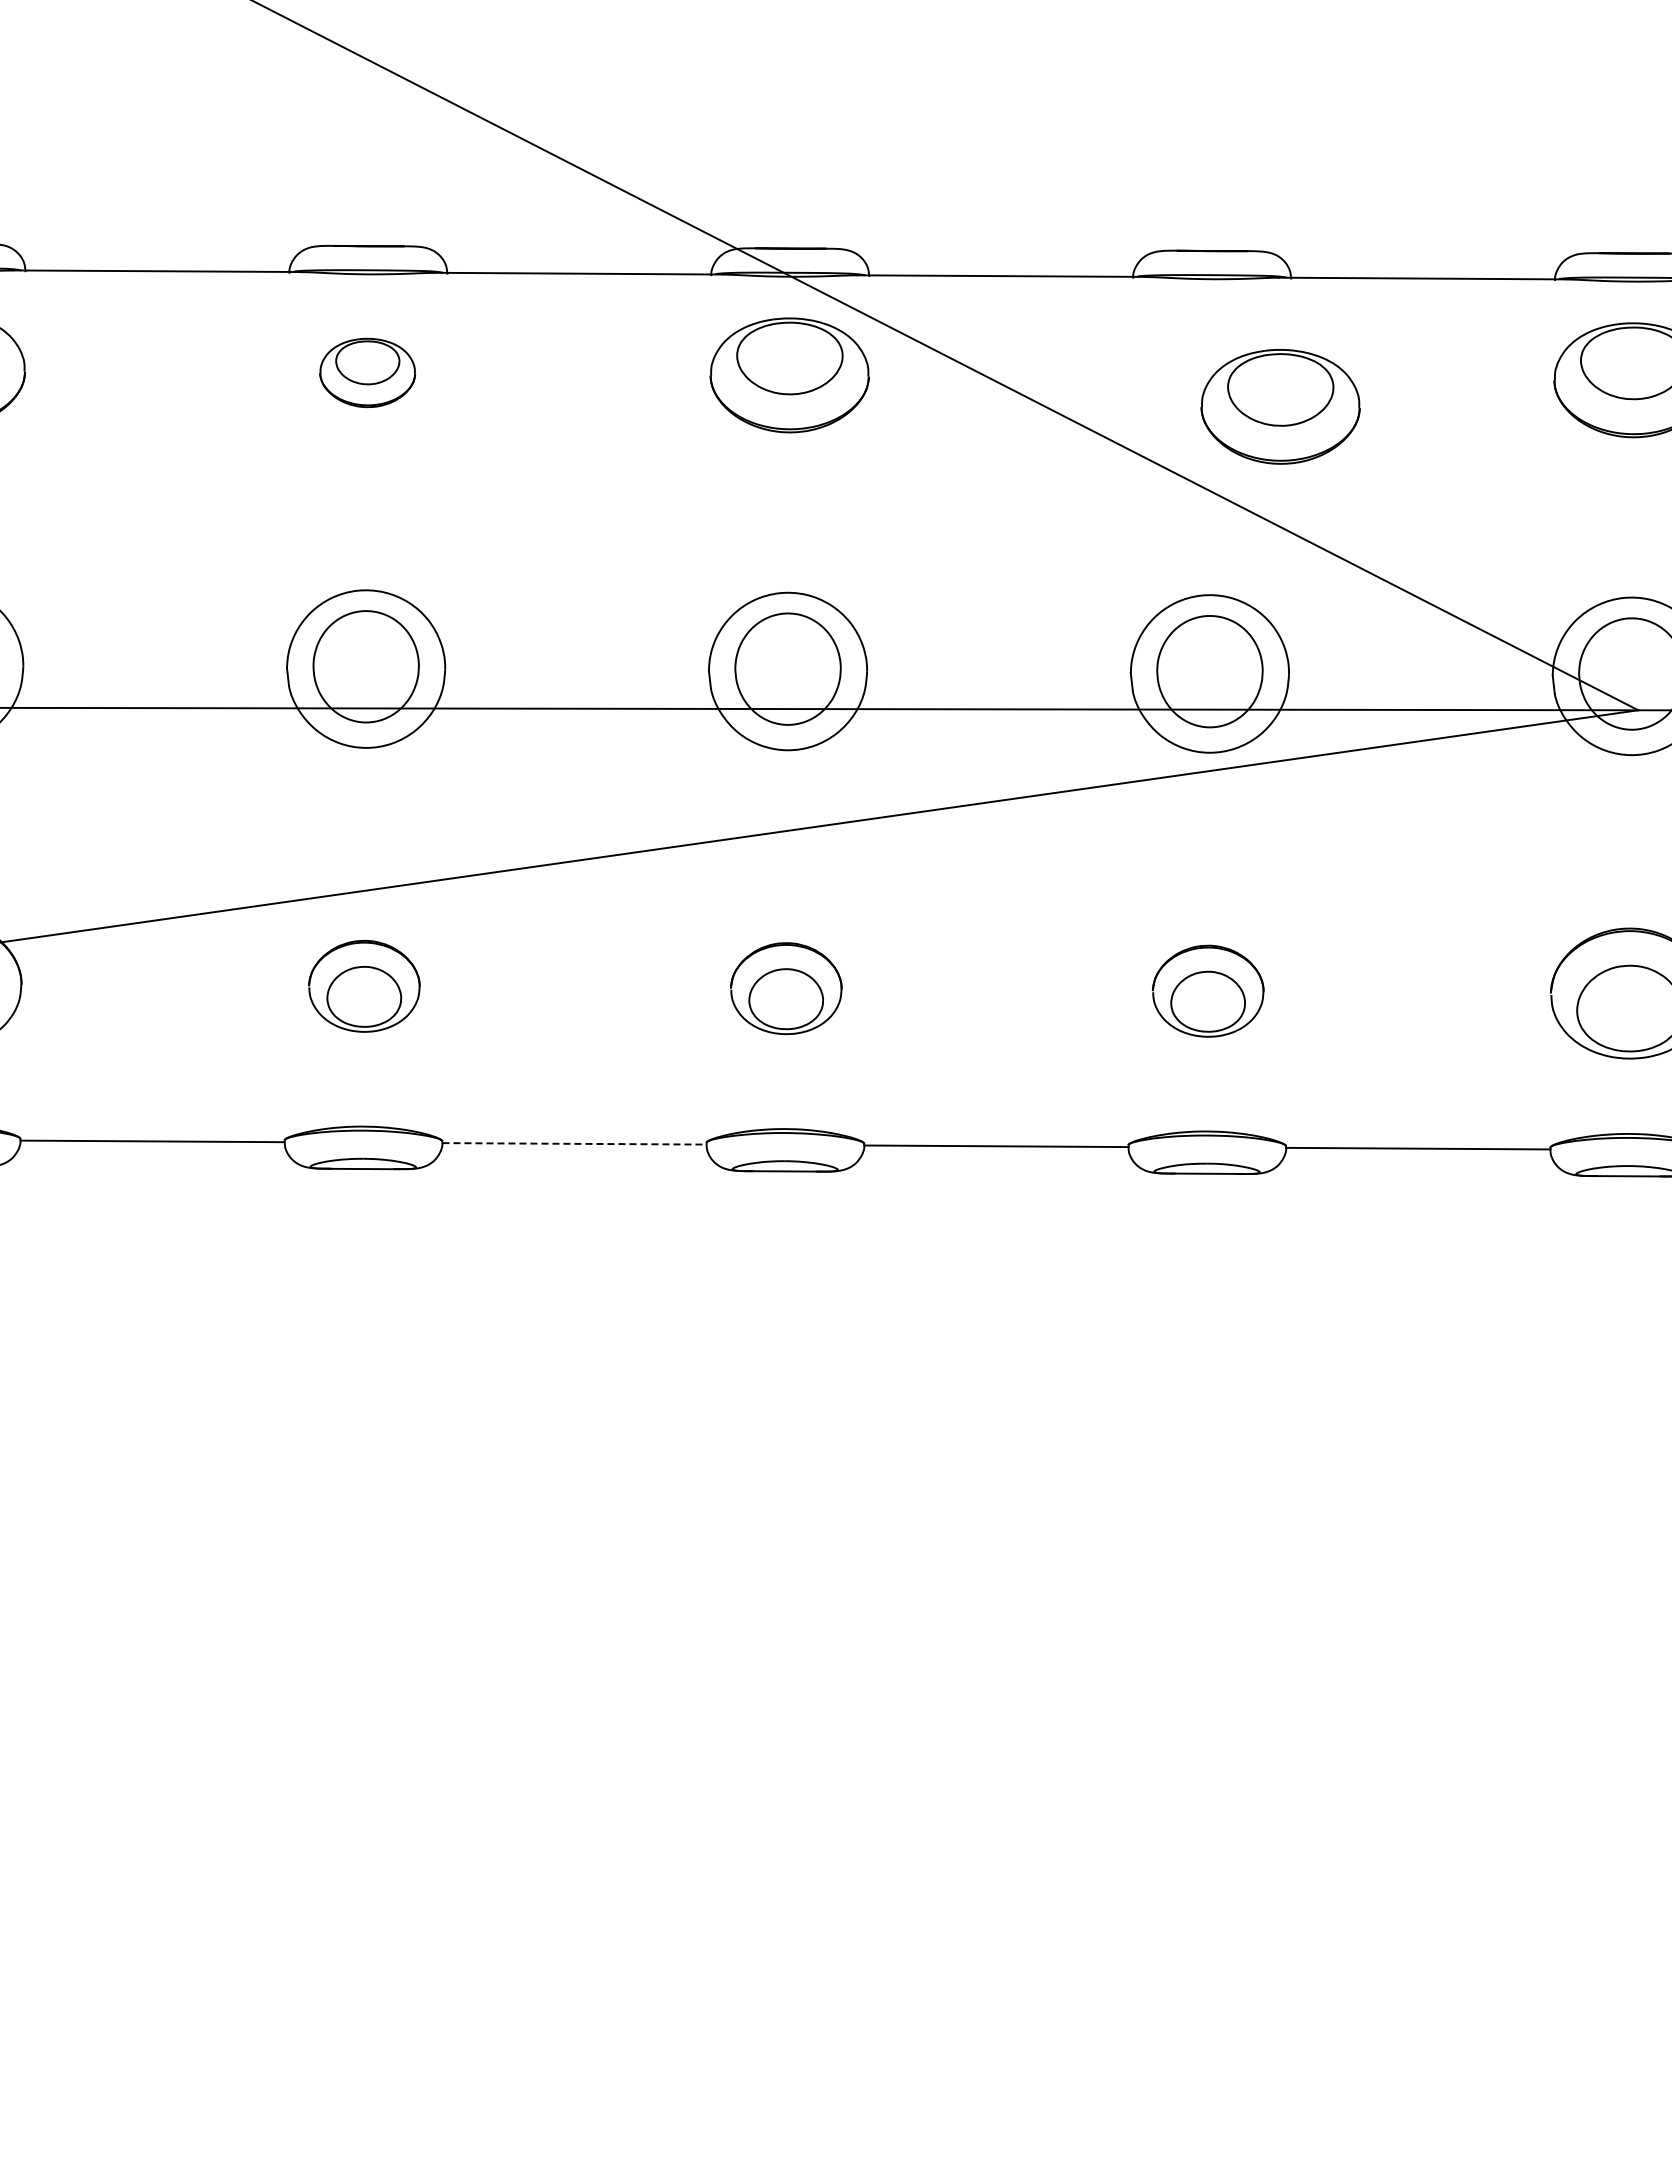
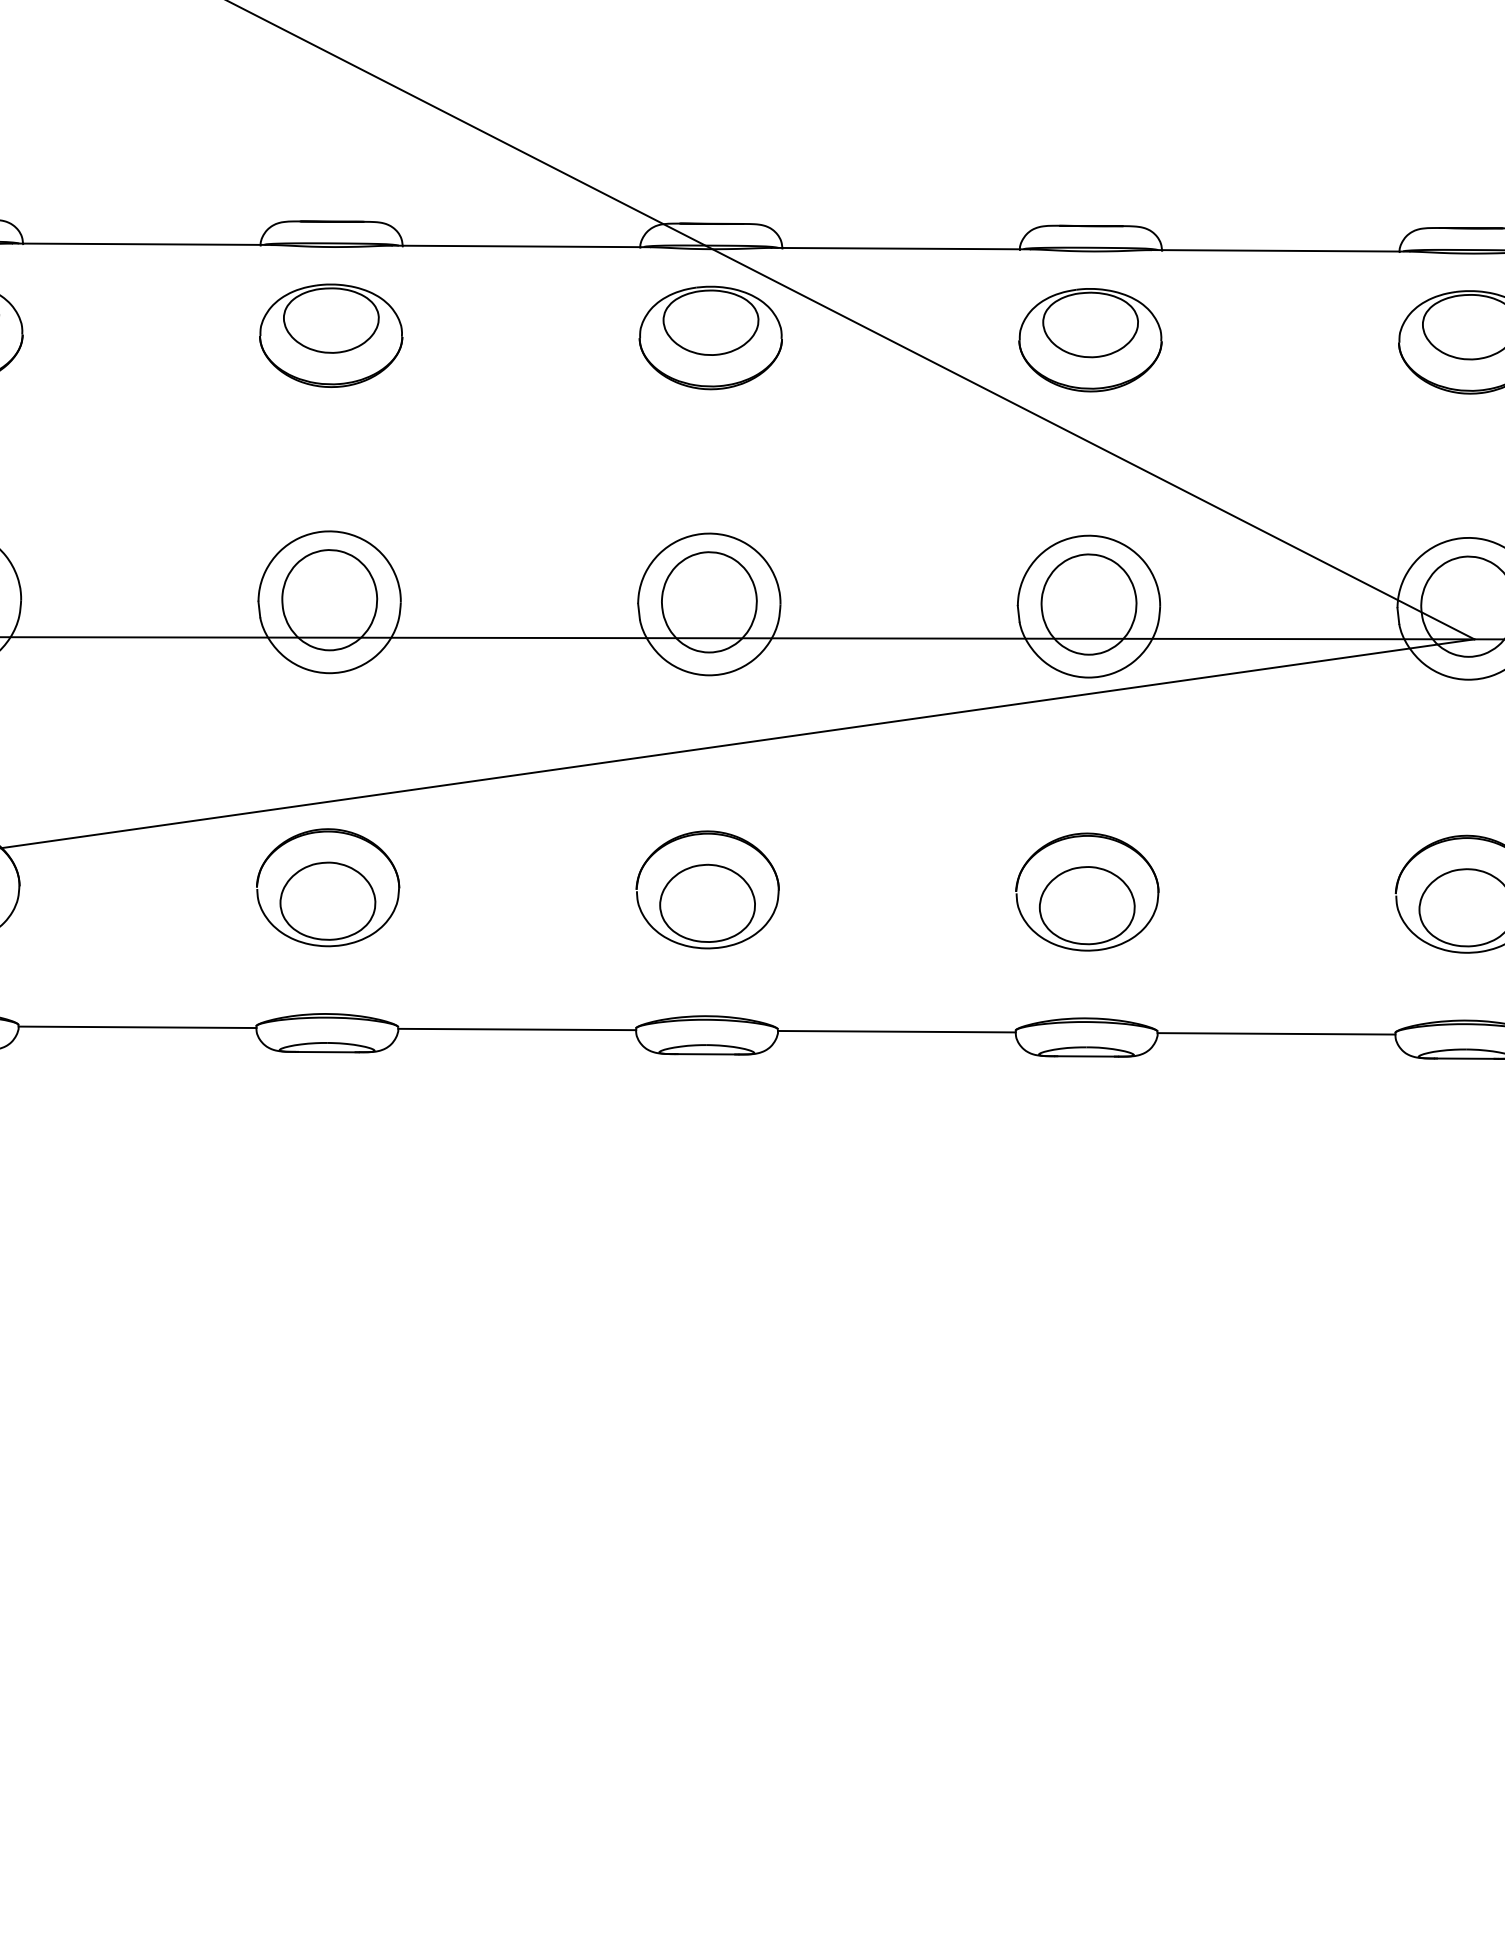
part: (367, 372) -> (330, 335), size x1.67
part: (1280, 406) -> (1090, 339), moved
part: (364, 986) -> (328, 887), size x1.43
part: (786, 988) -> (707, 889), size x1.43
part: (1208, 991) -> (1087, 892), size x1.43
line: (575, 1143) -> (518, 1029), dashed -> solid

